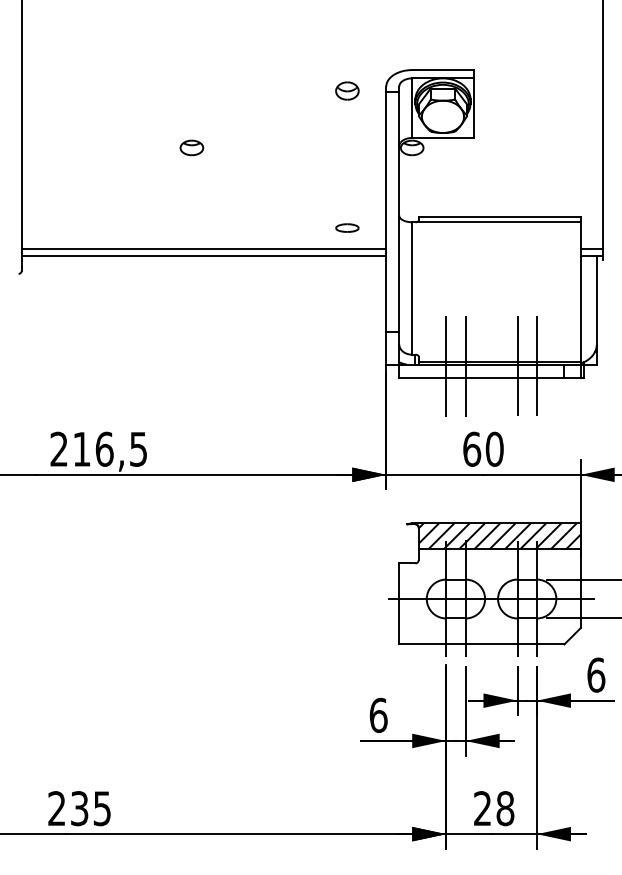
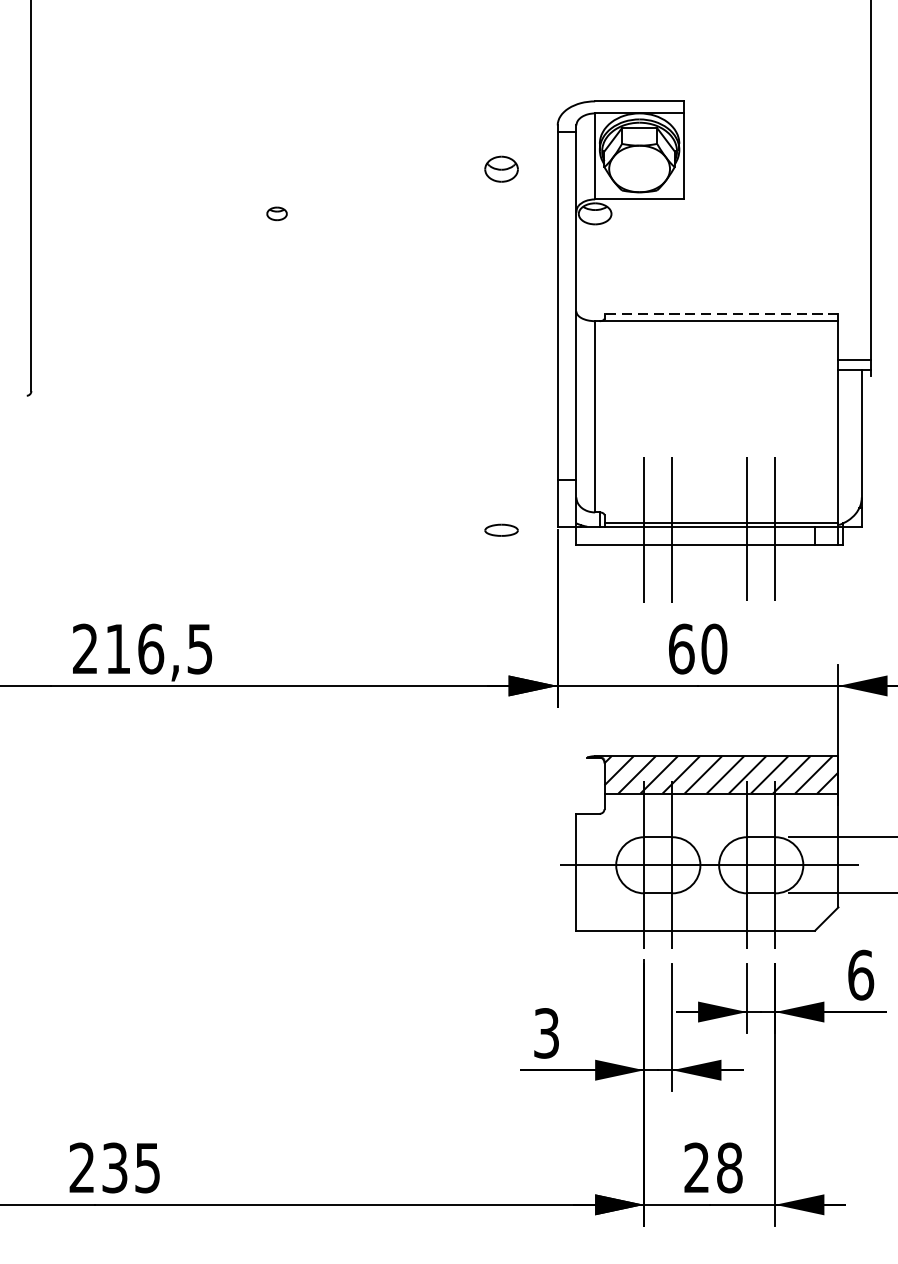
part: (347, 90) -> (501, 168), moved
part: (191, 147) -> (276, 213), size x0.6
line: (499, 217) -> (721, 314), solid -> dashed
part: (347, 227) -> (501, 529), moved
line: (203, 249) -> (293, 360), removed
line: (203, 256) -> (293, 370), removed
text: (378, 714) -> (546, 1032), 6 -> 3

